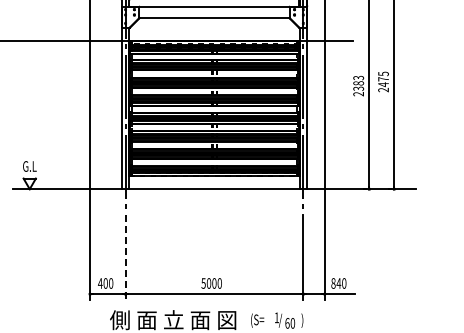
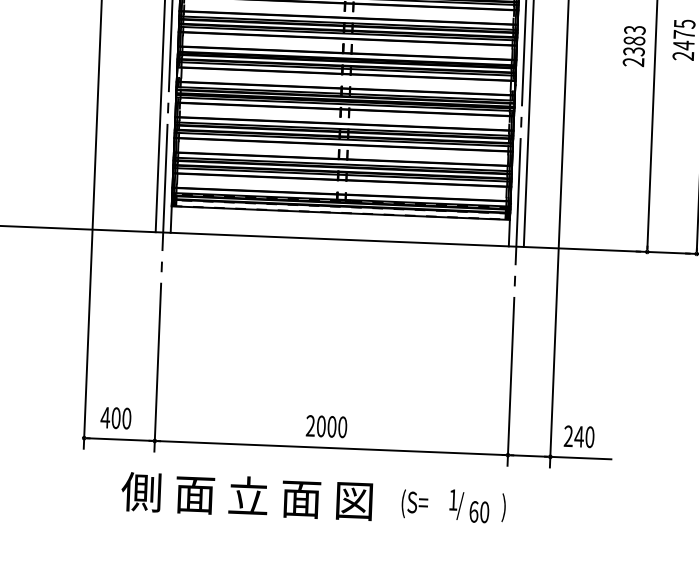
line: (125, 257) -> (157, 368), dashed -> solid
text: (203, 283) -> (310, 425), 5000 -> 2000
text: (333, 283) -> (568, 436), 840 -> 240

